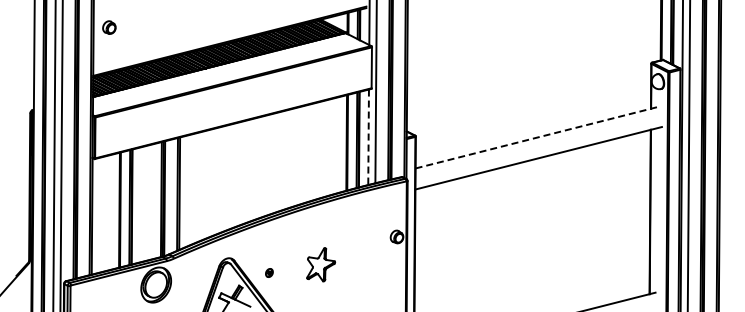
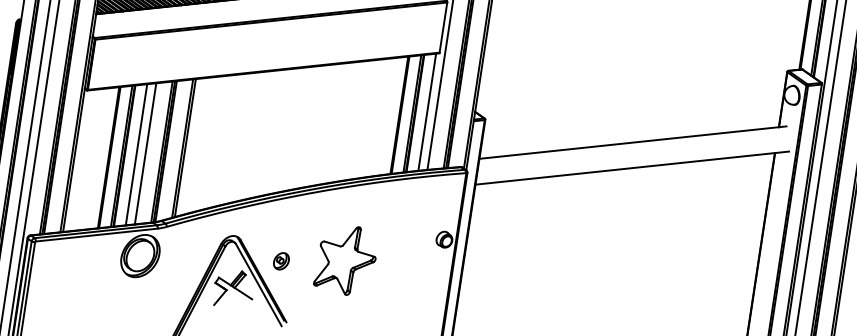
line: (368, 137) -> (427, 112), dashed -> solid
line: (535, 137) -> (632, 142), dashed -> solid
line: (148, 202) -> (145, 153), added
line: (141, 204) -> (136, 154), added
part: (321, 264) -> (346, 260), size x1.67
part: (269, 272) -> (281, 260), size x1.67

